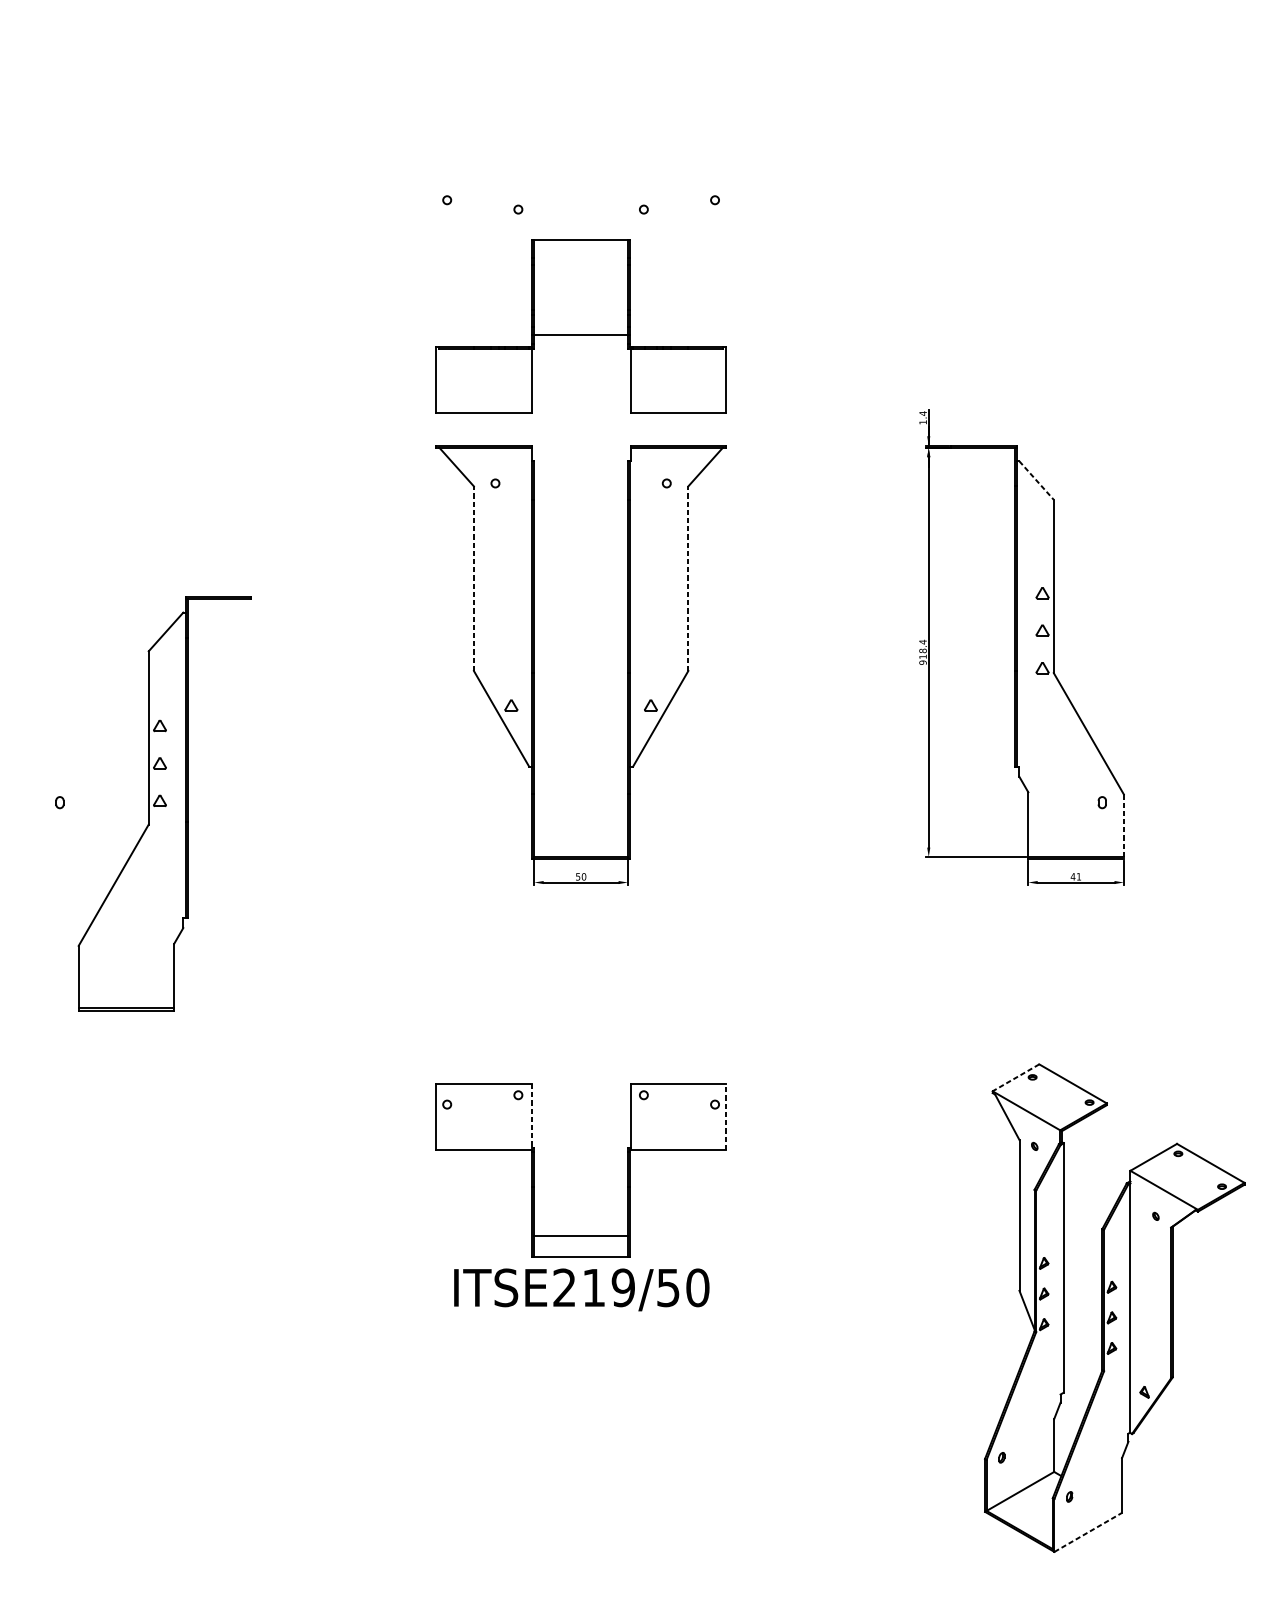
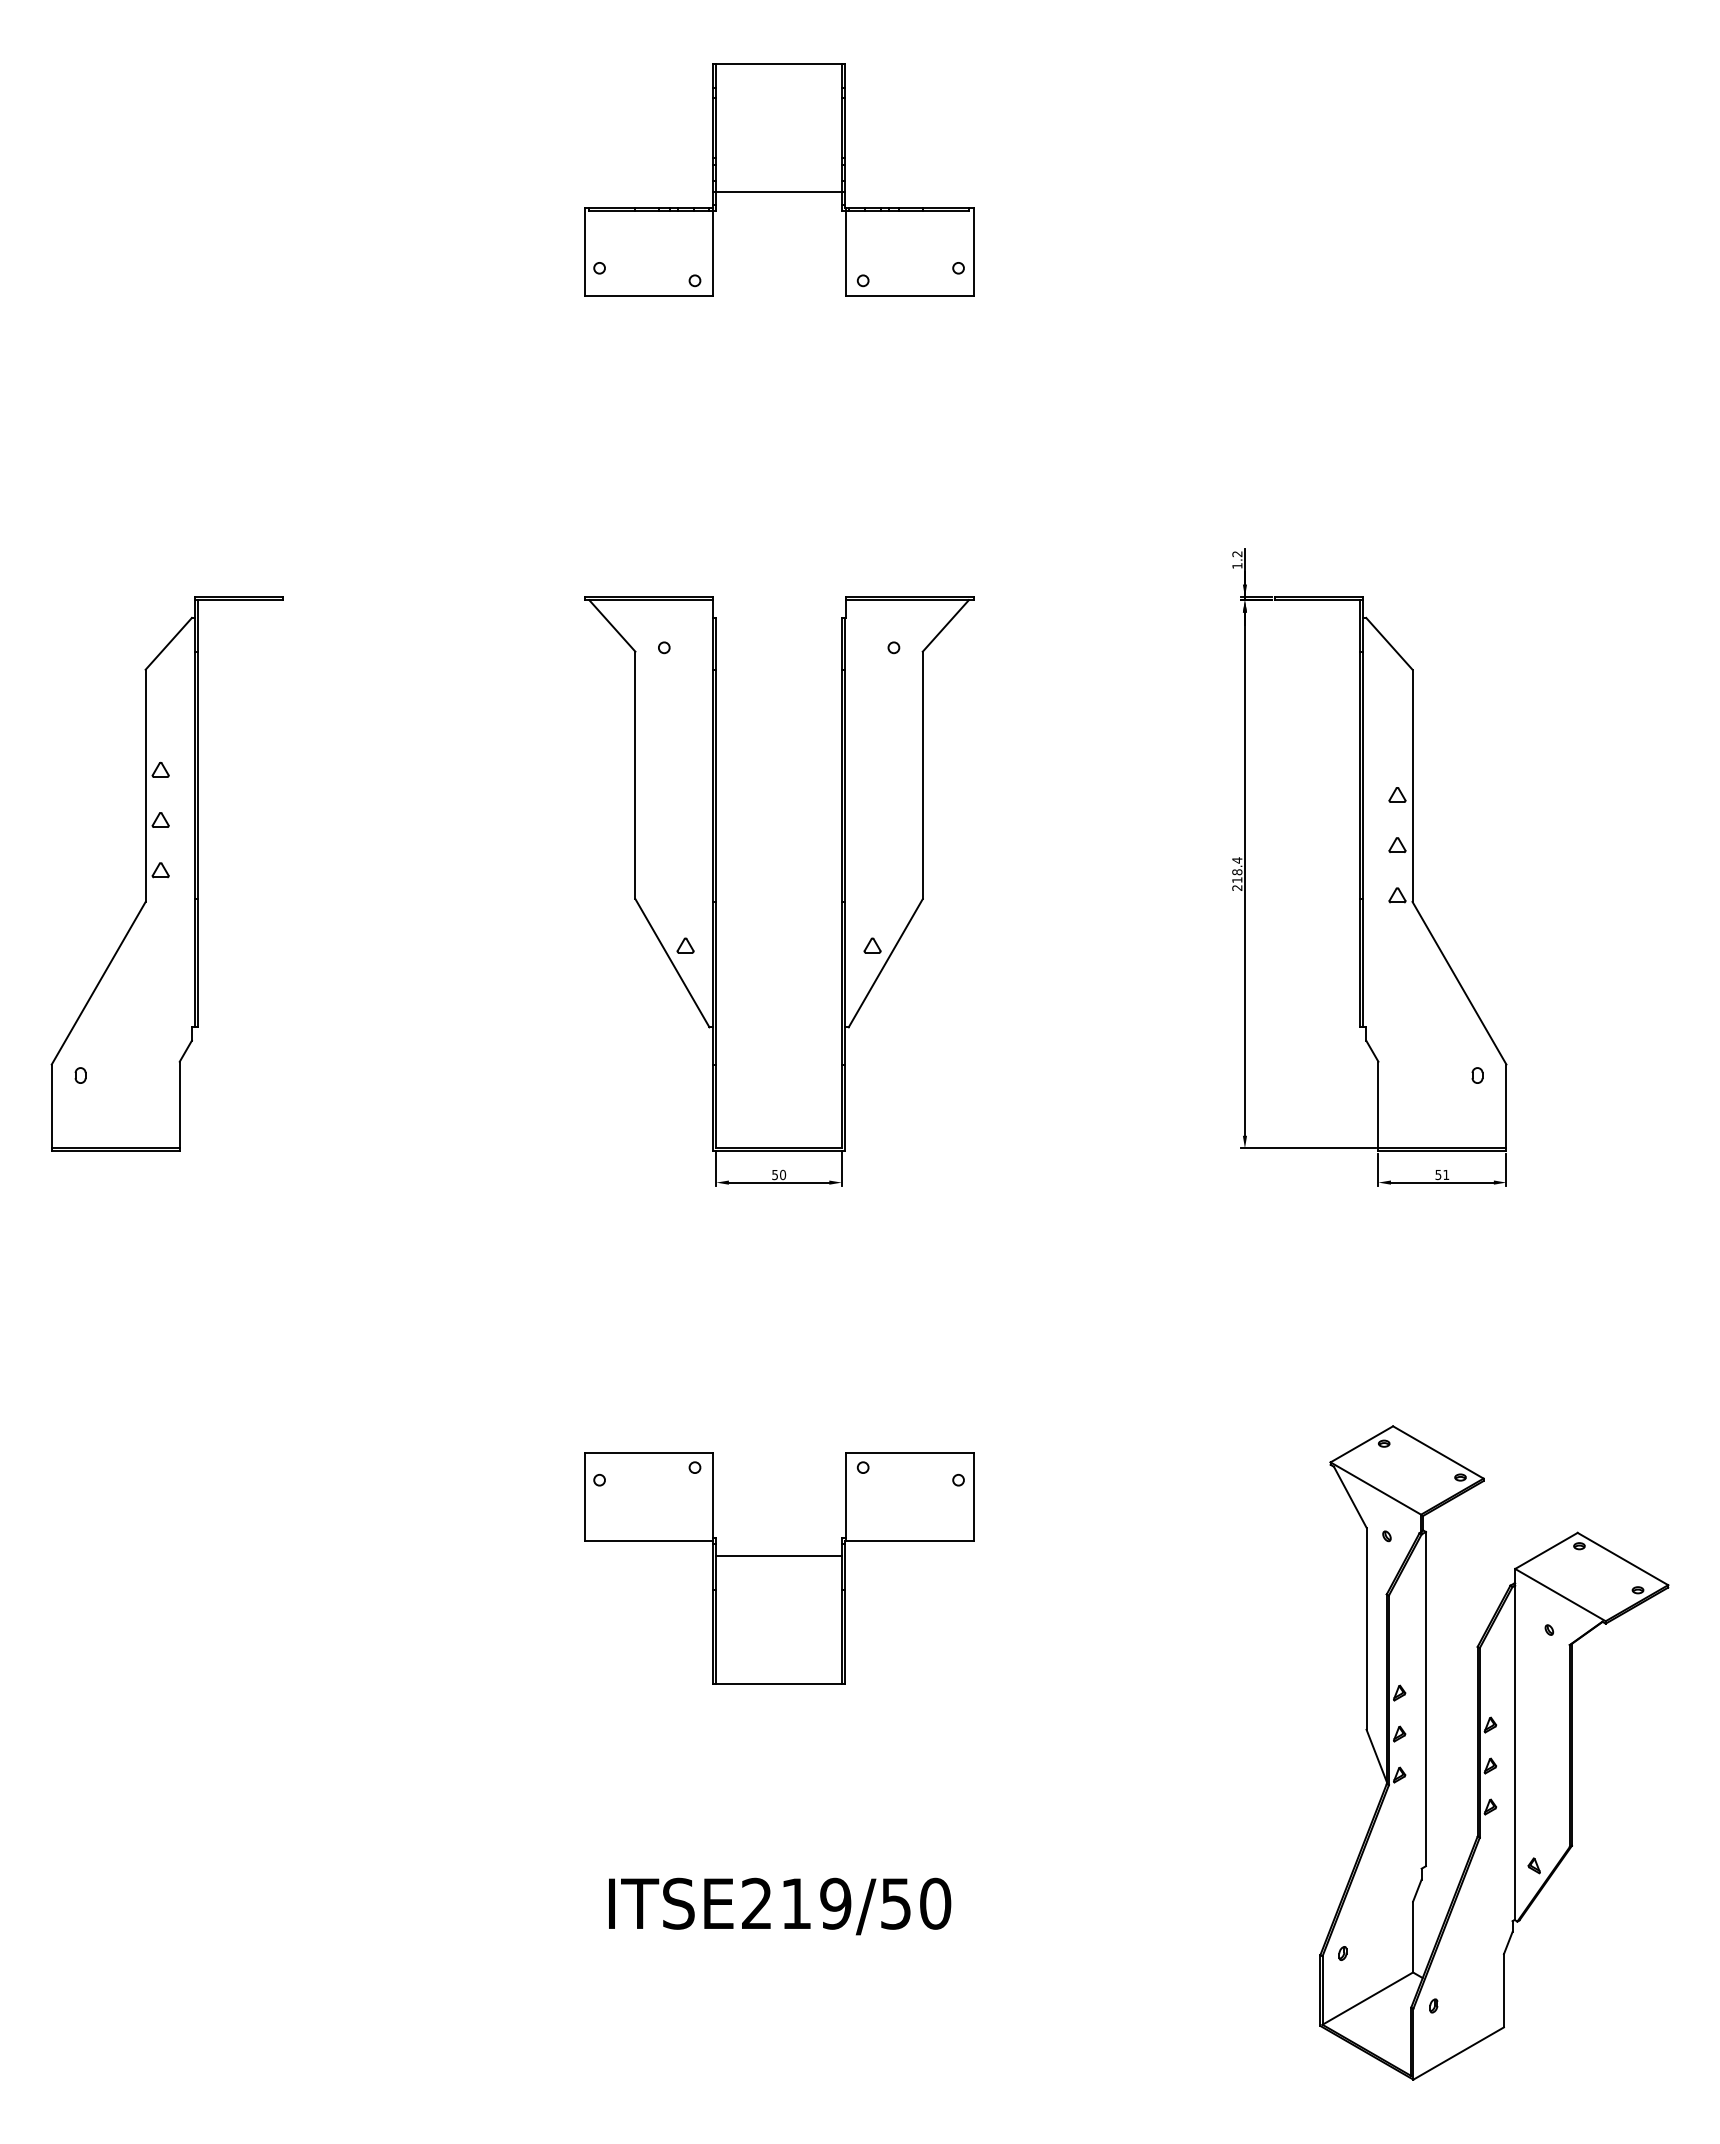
part: (581, 325) -> (779, 179), moved
text: (923, 413) -> (1237, 553), 1.4 -> 1.2
line: (1036, 480) -> (1389, 643), dashed -> solid
line: (473, 578) -> (635, 775), dashed -> solid
line: (688, 578) -> (922, 775), dashed -> solid
text: (923, 663) -> (1237, 888), 918.4 -> 218.4
part: (164, 803) -> (166, 873), moved
line: (1123, 827) -> (1506, 1108), dashed -> solid
text: (1073, 877) -> (1438, 1175), 41 -> 51
line: (1015, 1077) -> (1361, 1444), dashed -> solid
line: (726, 1116) -> (973, 1496), dashed -> solid
line: (531, 1117) -> (712, 1497), dashed -> solid
line: (580, 1236) -> (778, 1556), moved
text: (582, 1289) -> (780, 1906), moved
line: (1088, 1532) -> (1459, 2053), dashed -> solid

